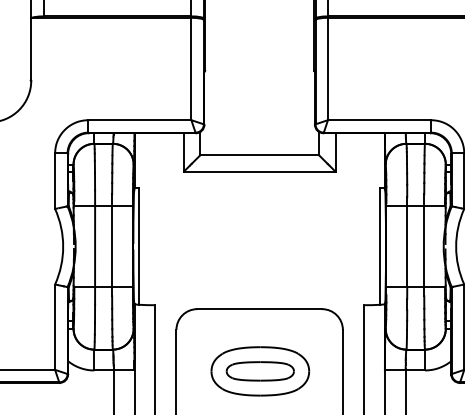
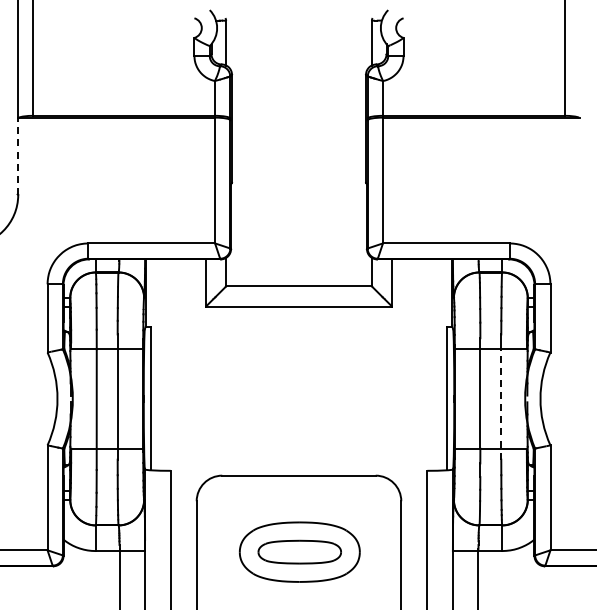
line: (31, 49) -> (18, 156), solid -> dashed
line: (424, 250) -> (501, 403), solid -> dashed

